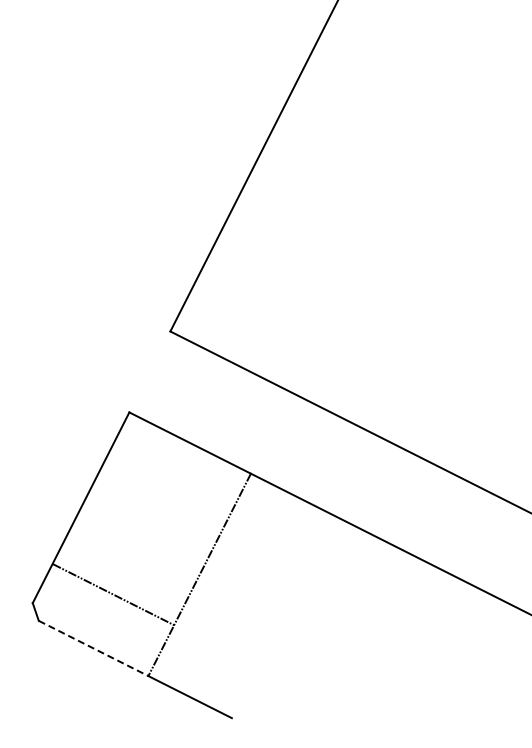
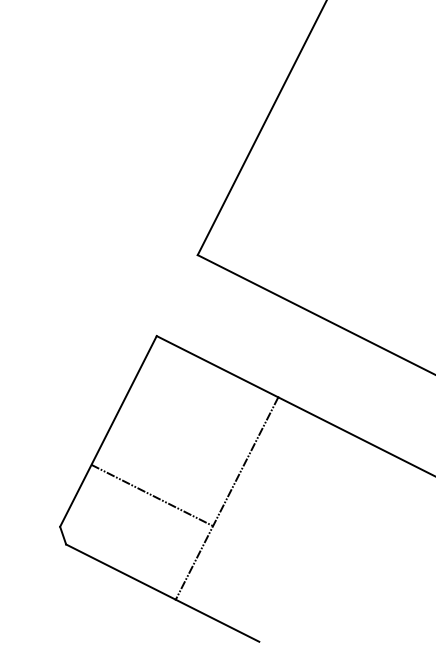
line: (113, 594) -> (151, 495), moved
line: (94, 648) -> (121, 572), dashed -> solid

